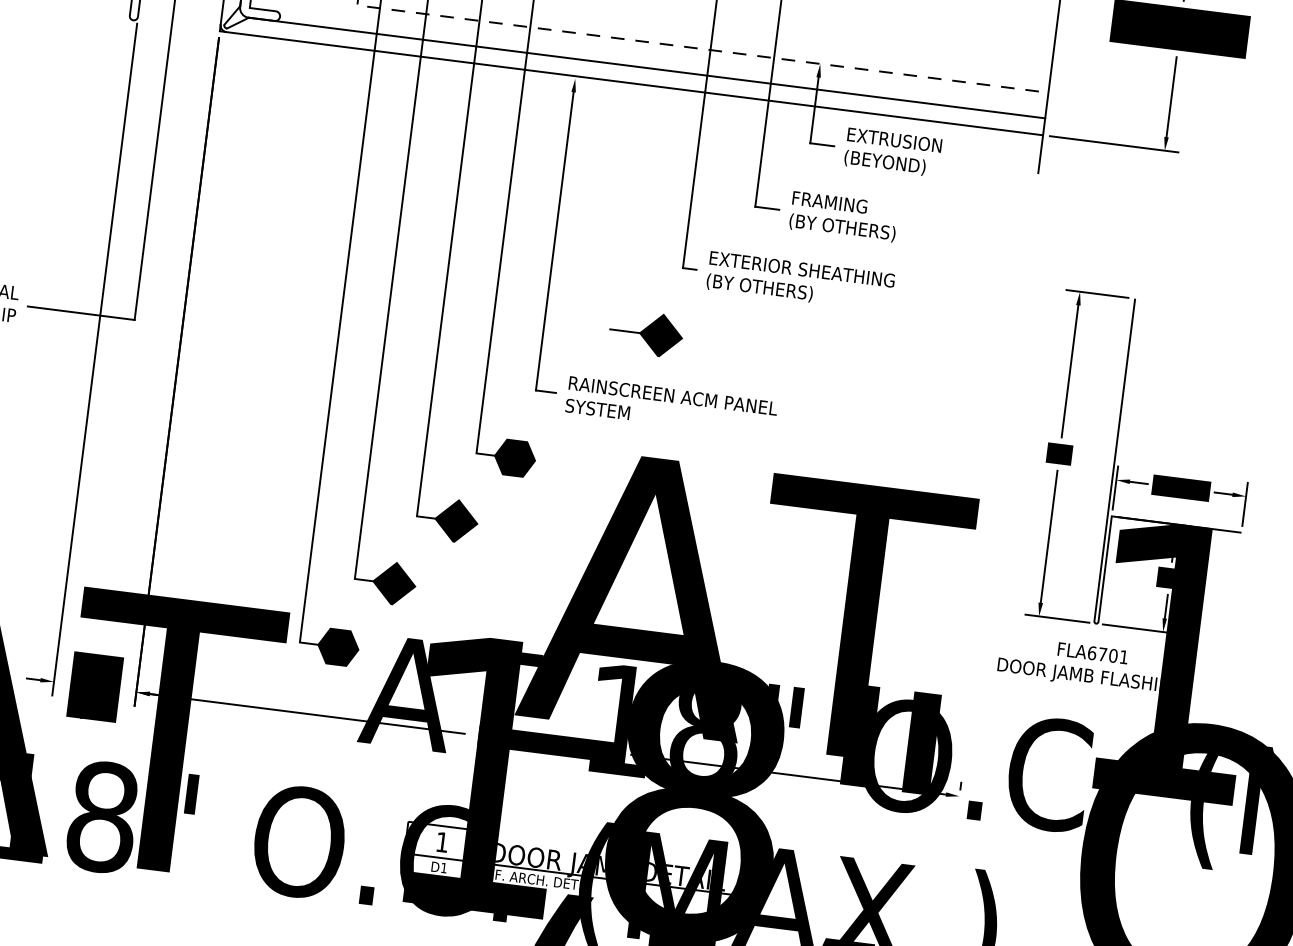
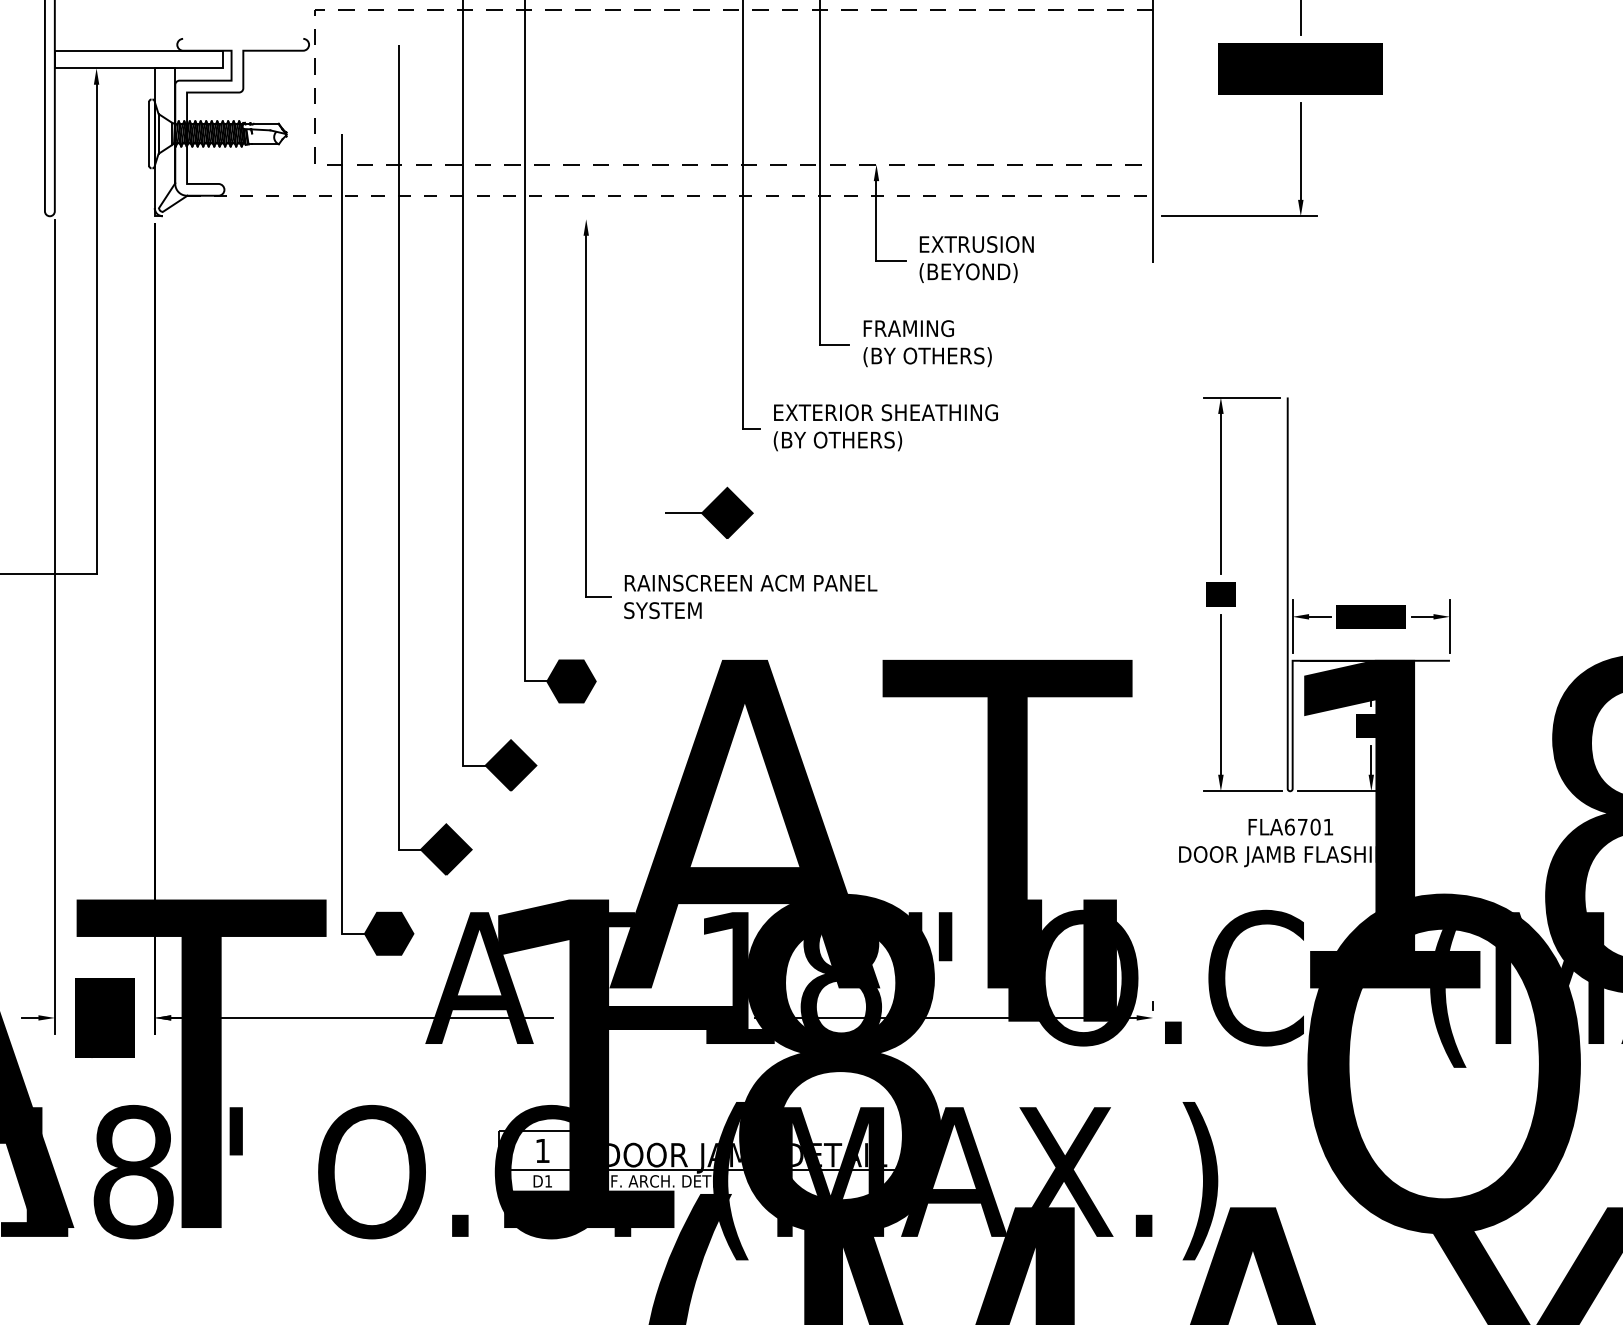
line: (647, 67) -> (670, 195), solid -> dashed
line: (634, 83) -> (657, 216), removed

